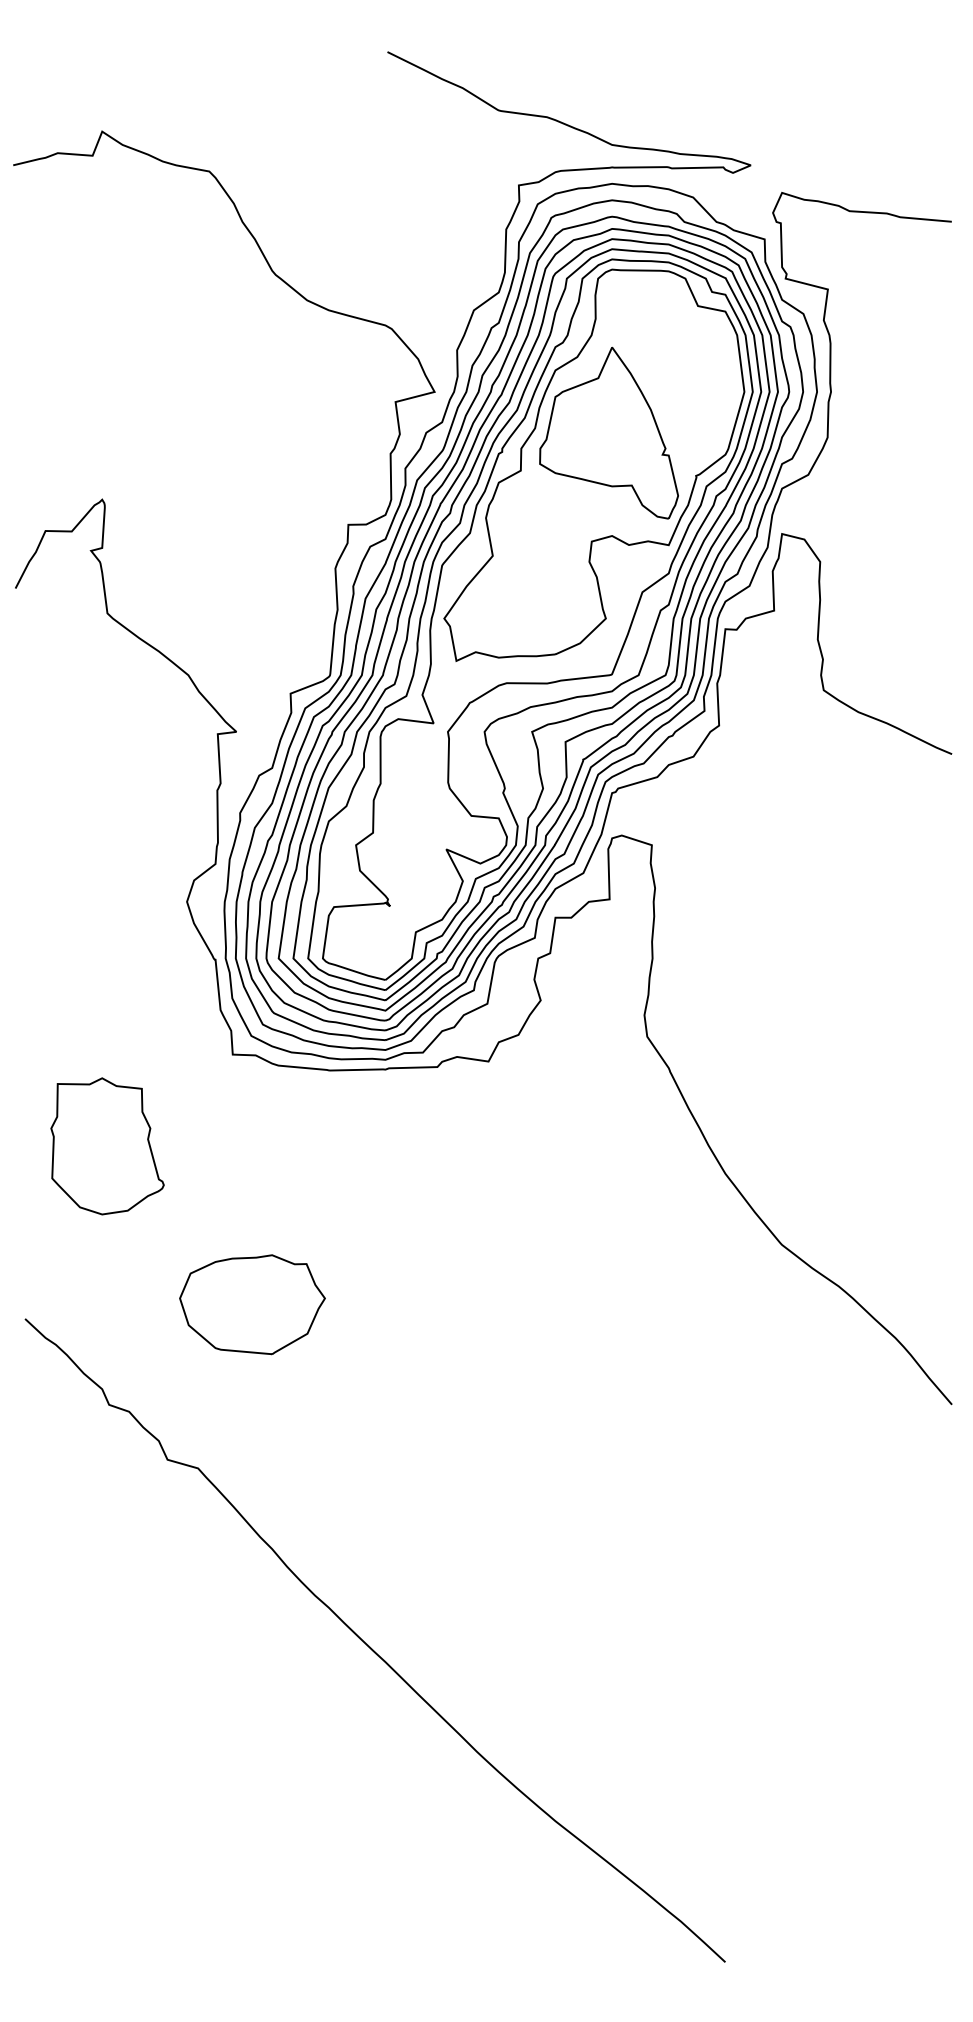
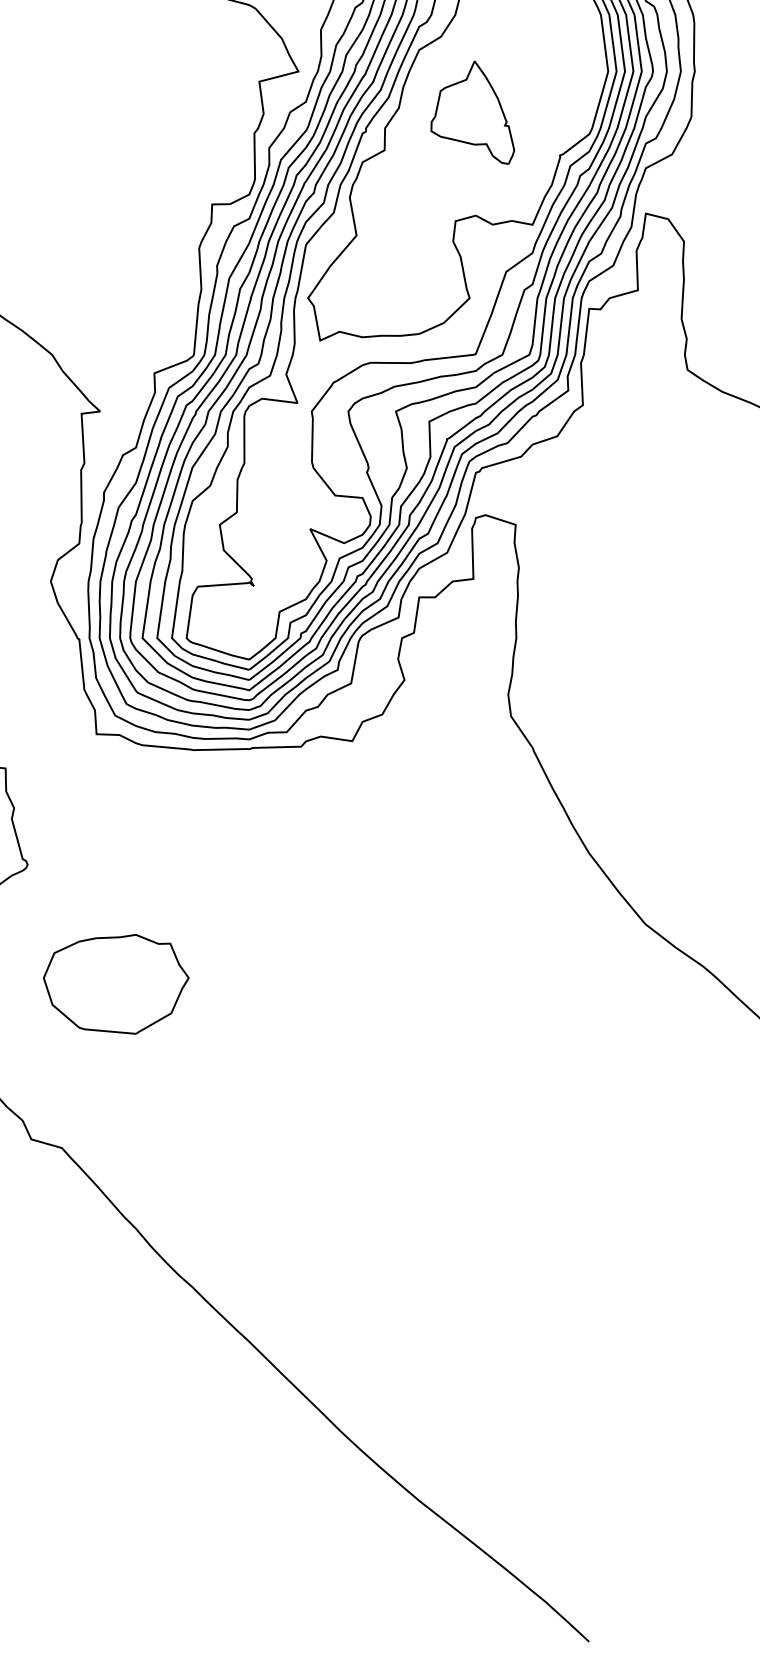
part: (608, 432) -> (472, 112), size x0.6

